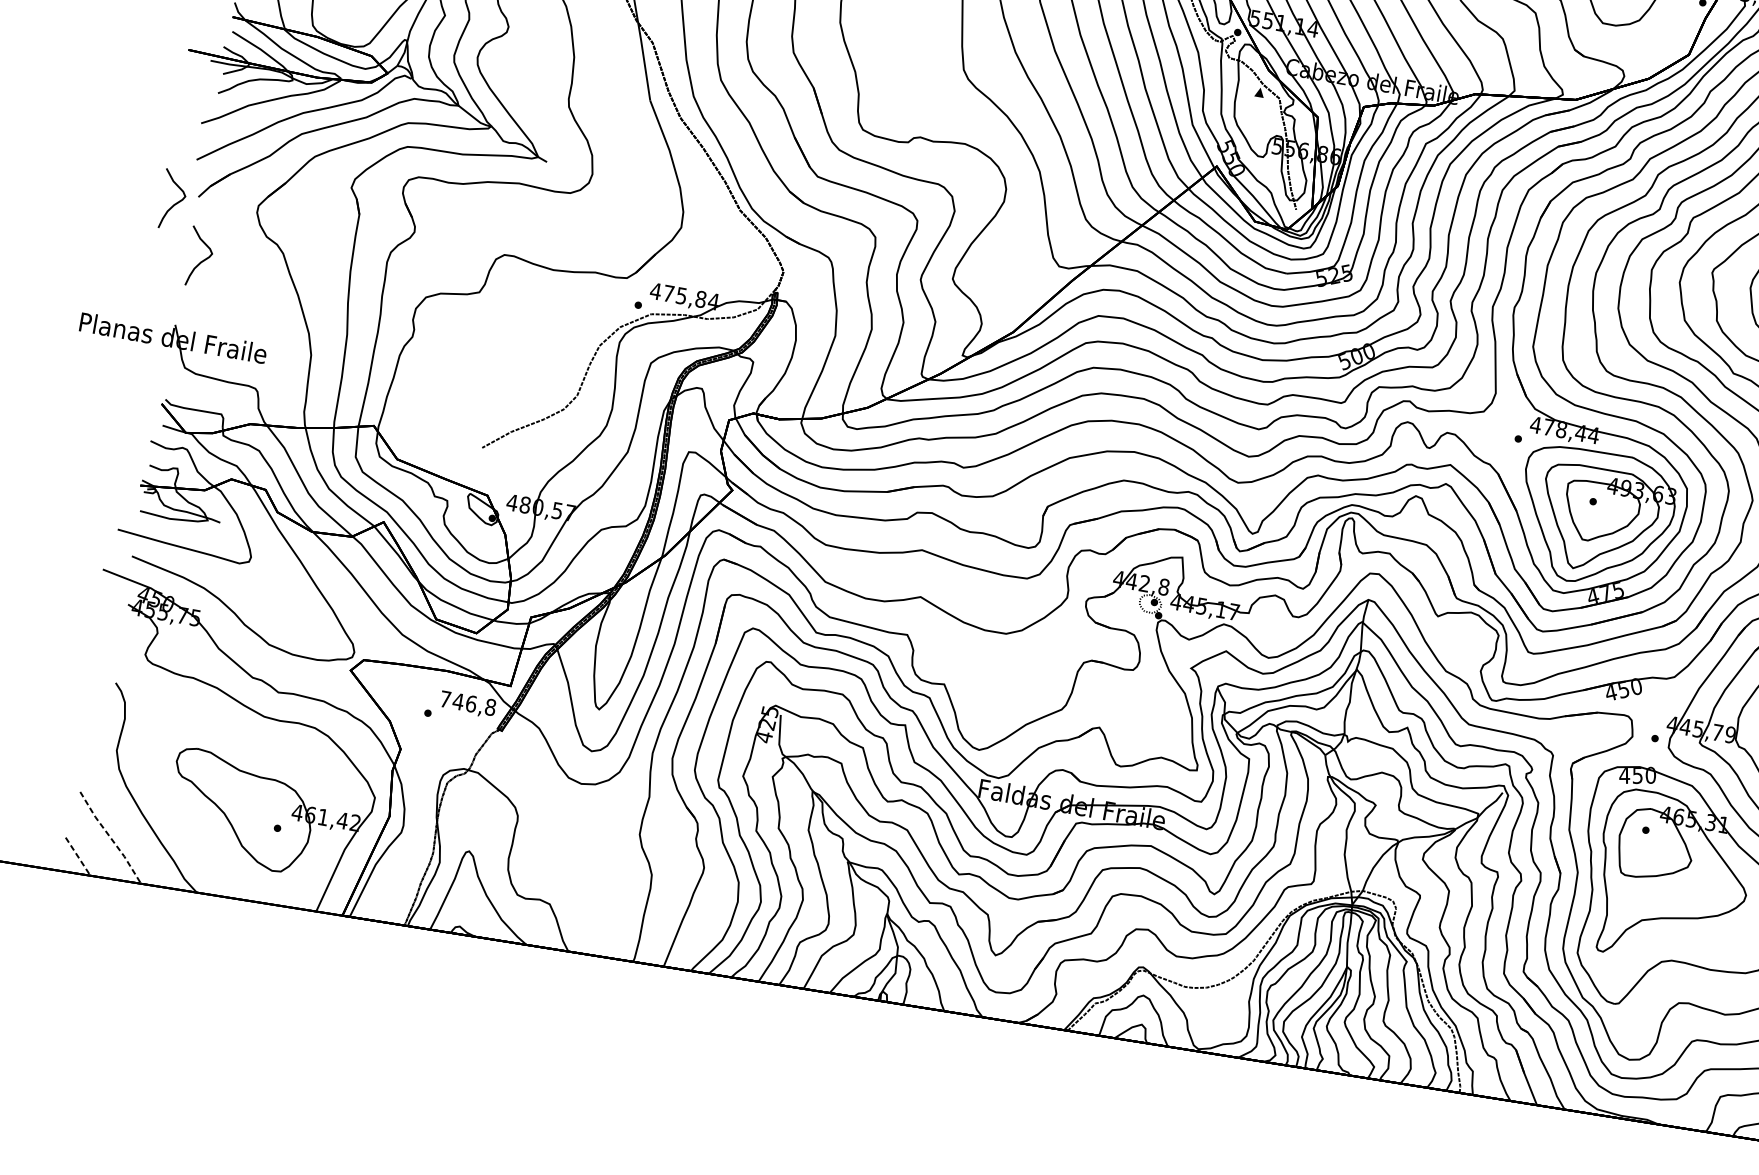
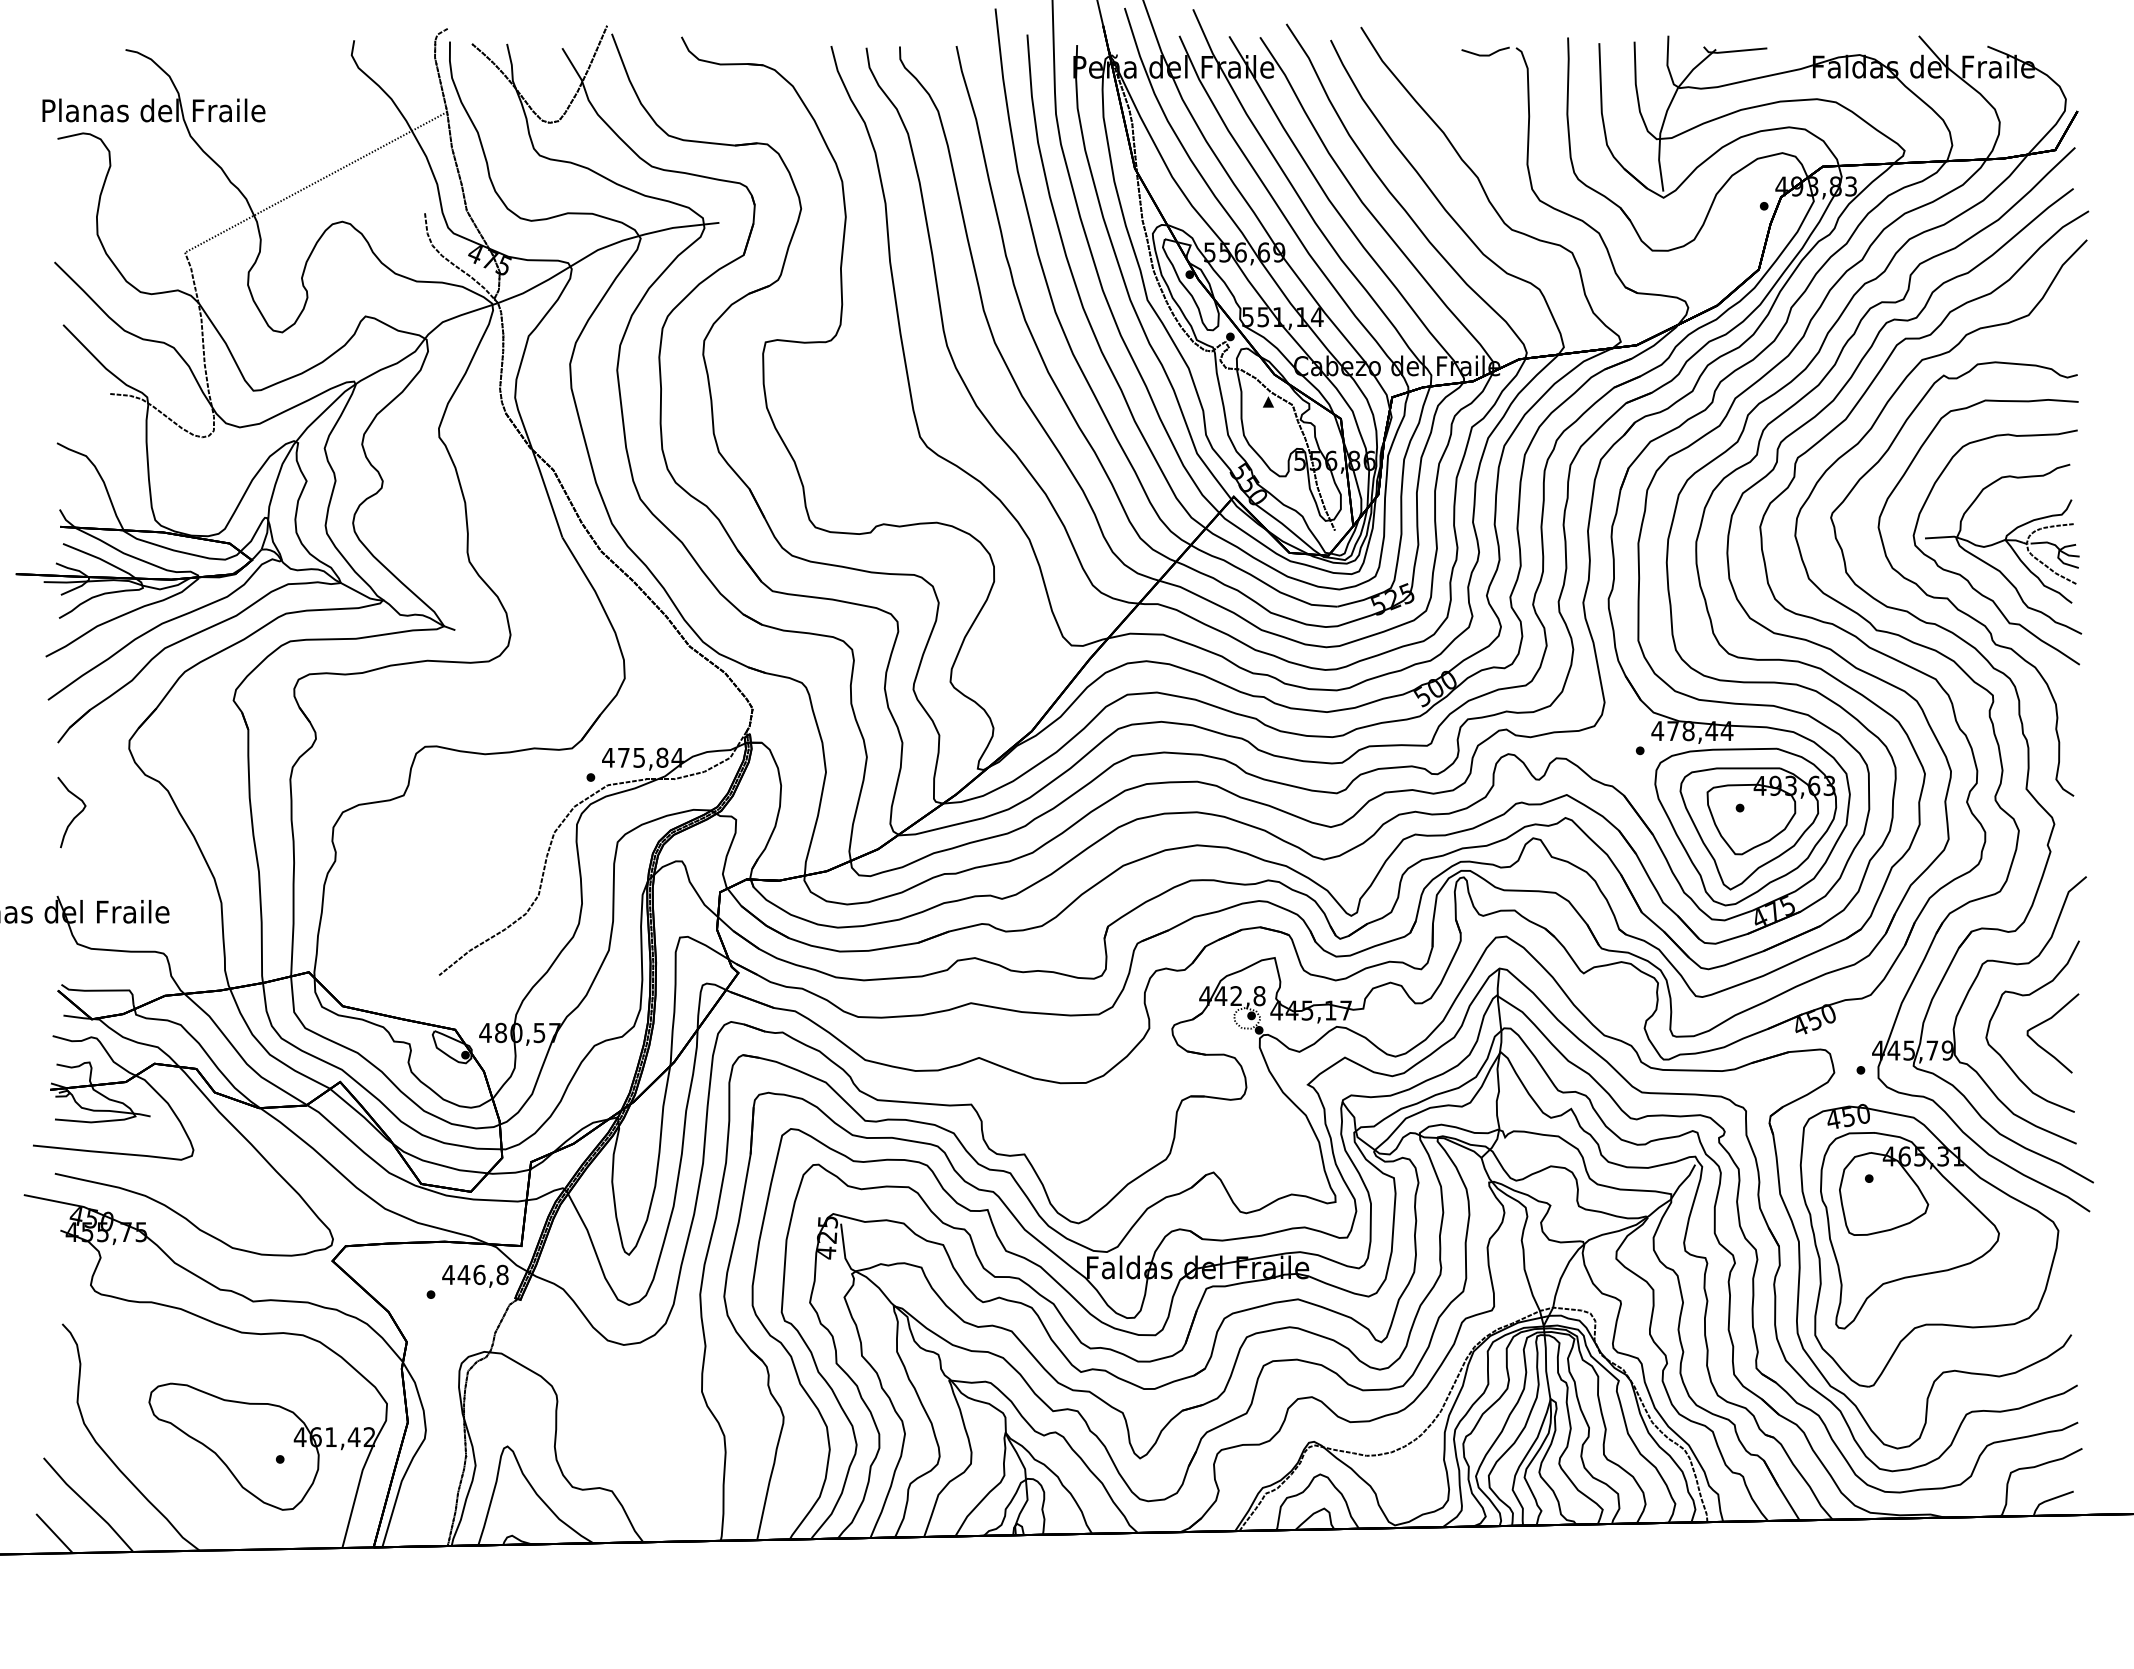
curve: (175, 202) -> (32, 754), removed
text: (445, 698) -> (448, 1274), 746,8 -> 446,8
line: (110, 838) -> (88, 1505), dashed -> solid
line: (78, 856) -> (54, 1533), dashed -> solid

